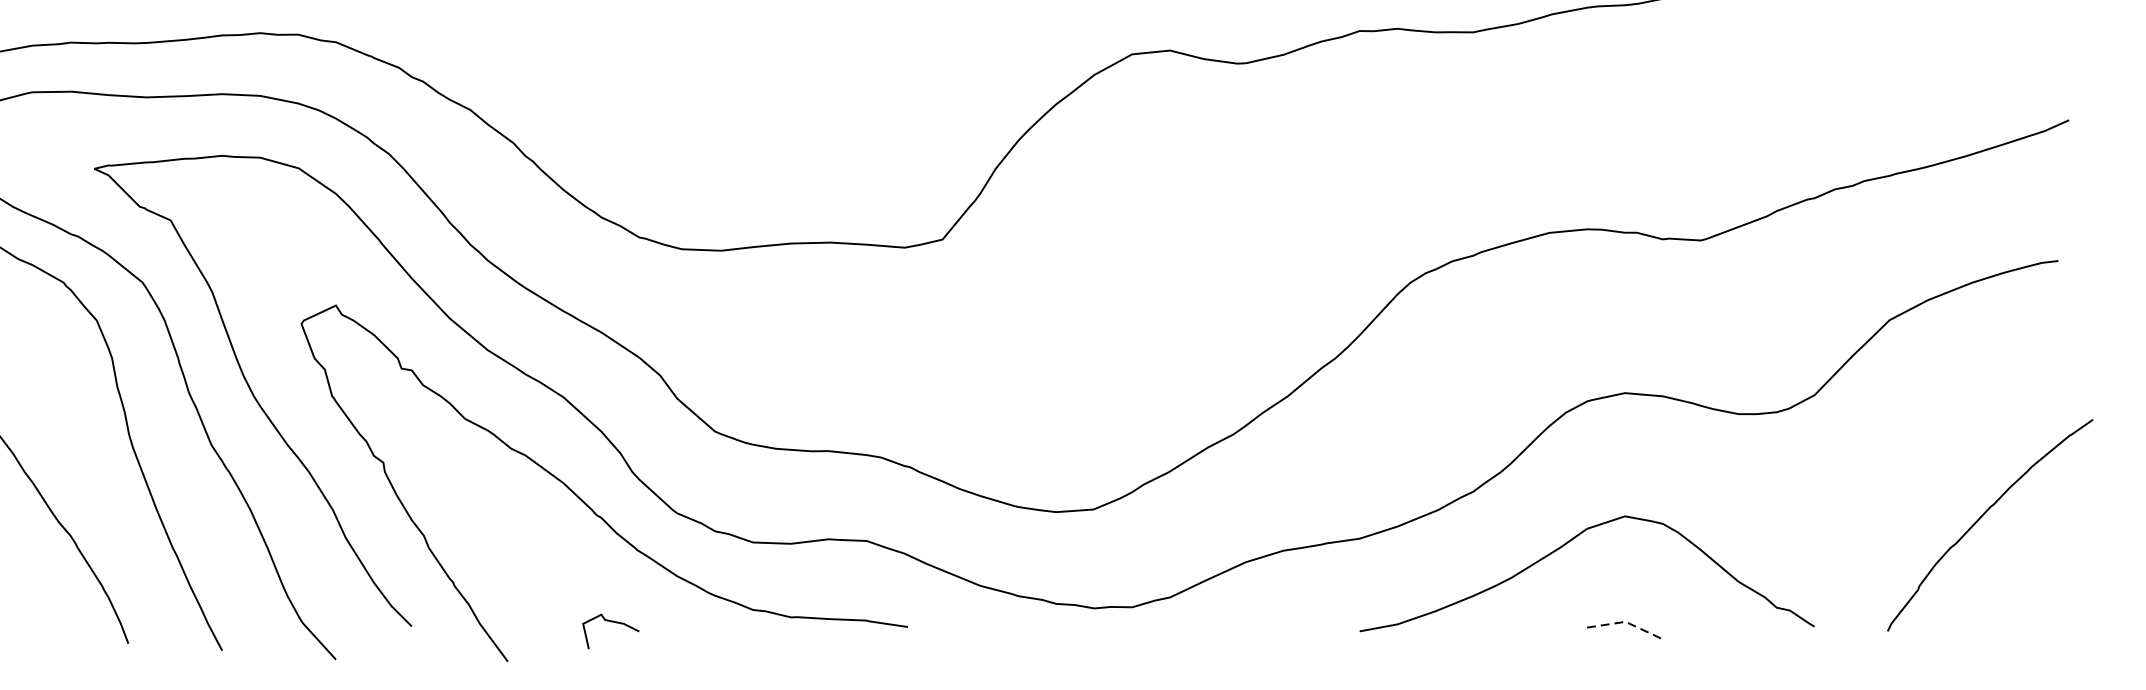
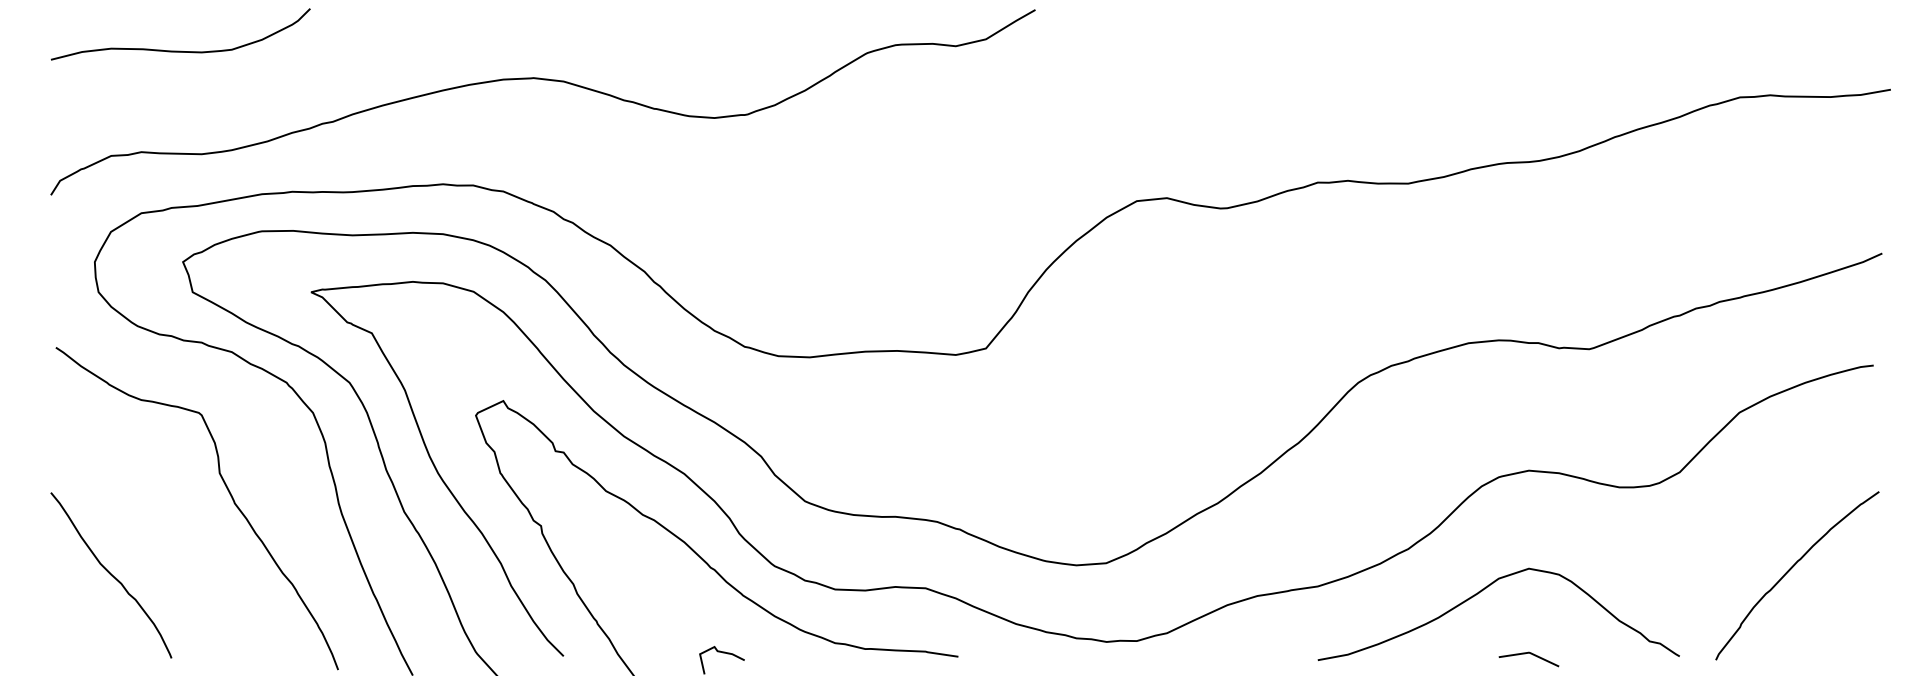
curve: (1982, 517) -> (1791, 569), moved
line: (1626, 622) -> (1530, 653), dashed -> solid

